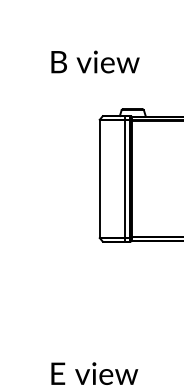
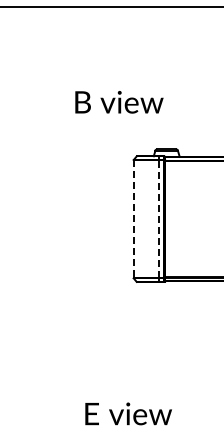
text: (95, 62) -> (119, 102), moved
line: (99, 179) -> (133, 219), solid -> dashed
line: (125, 179) -> (159, 219), solid -> dashed

